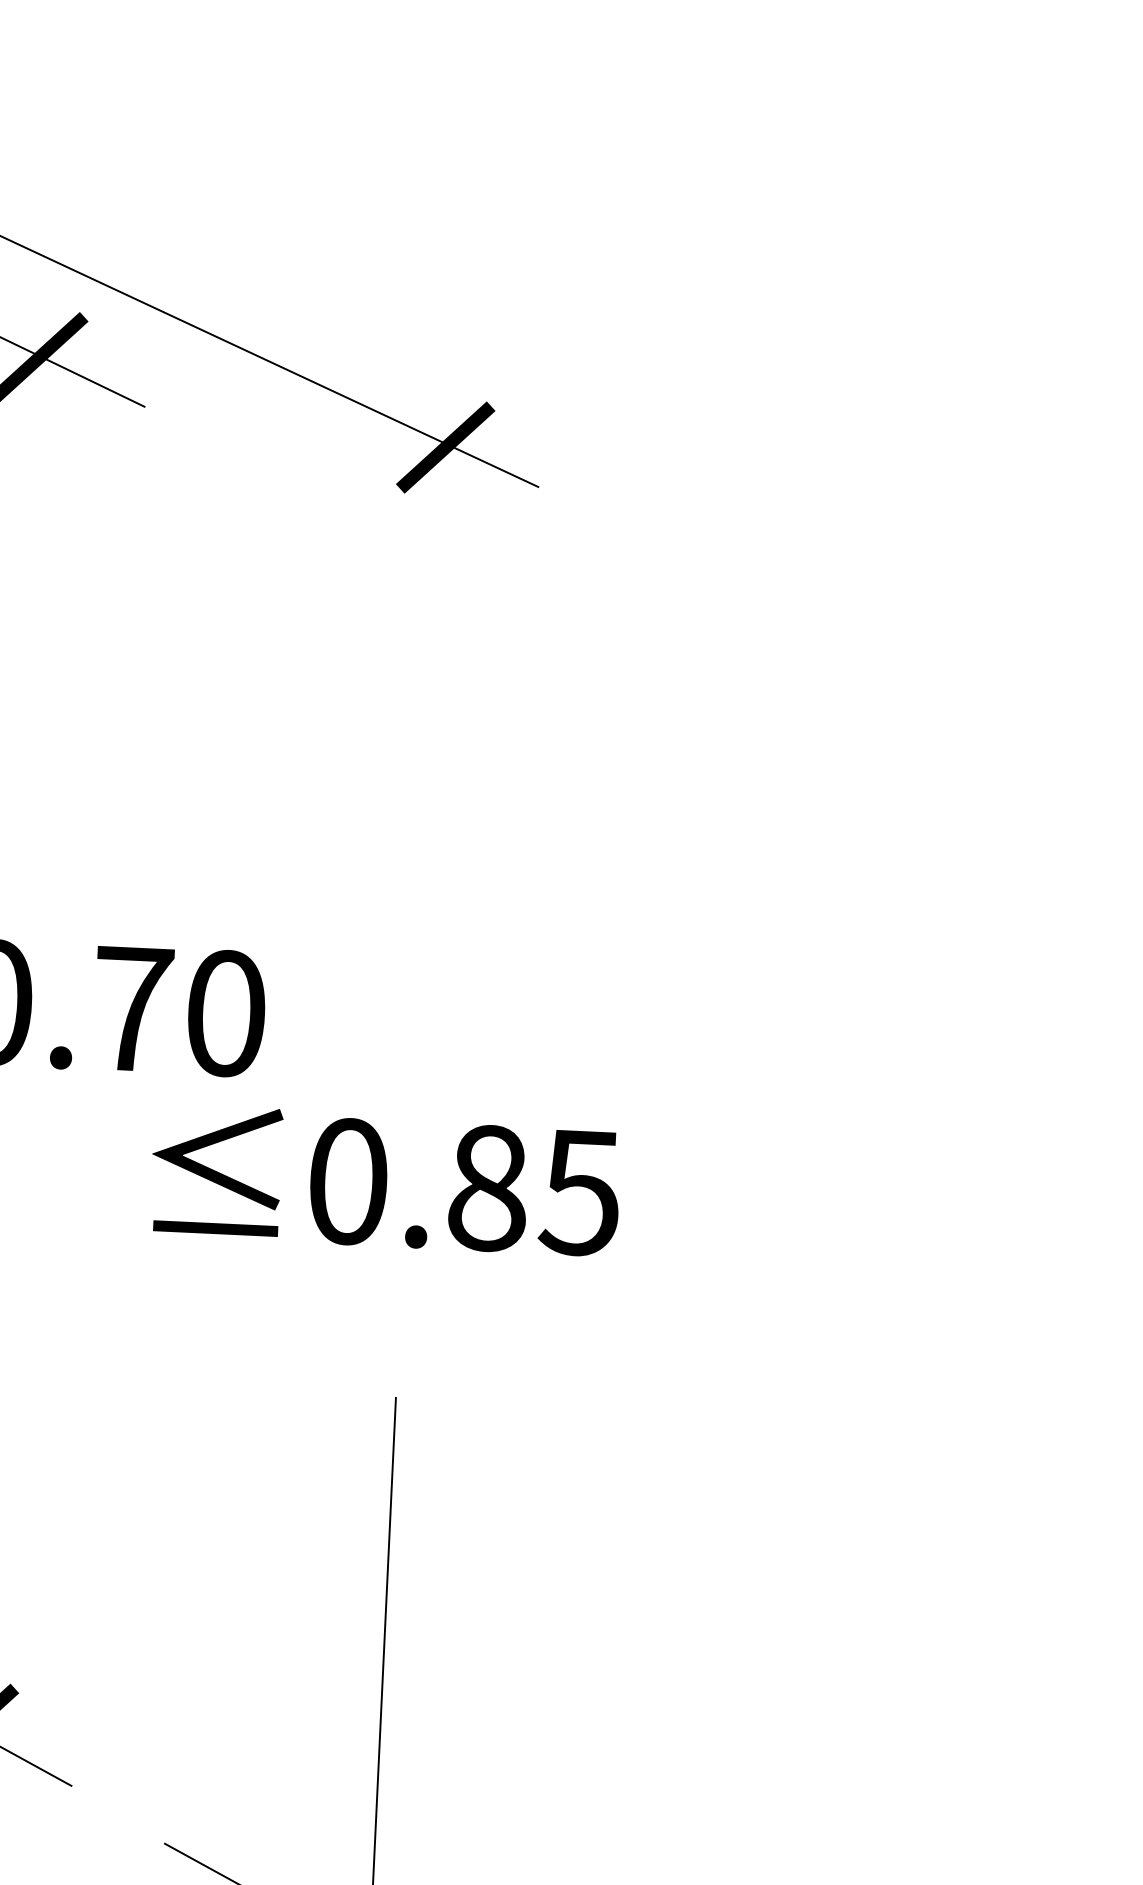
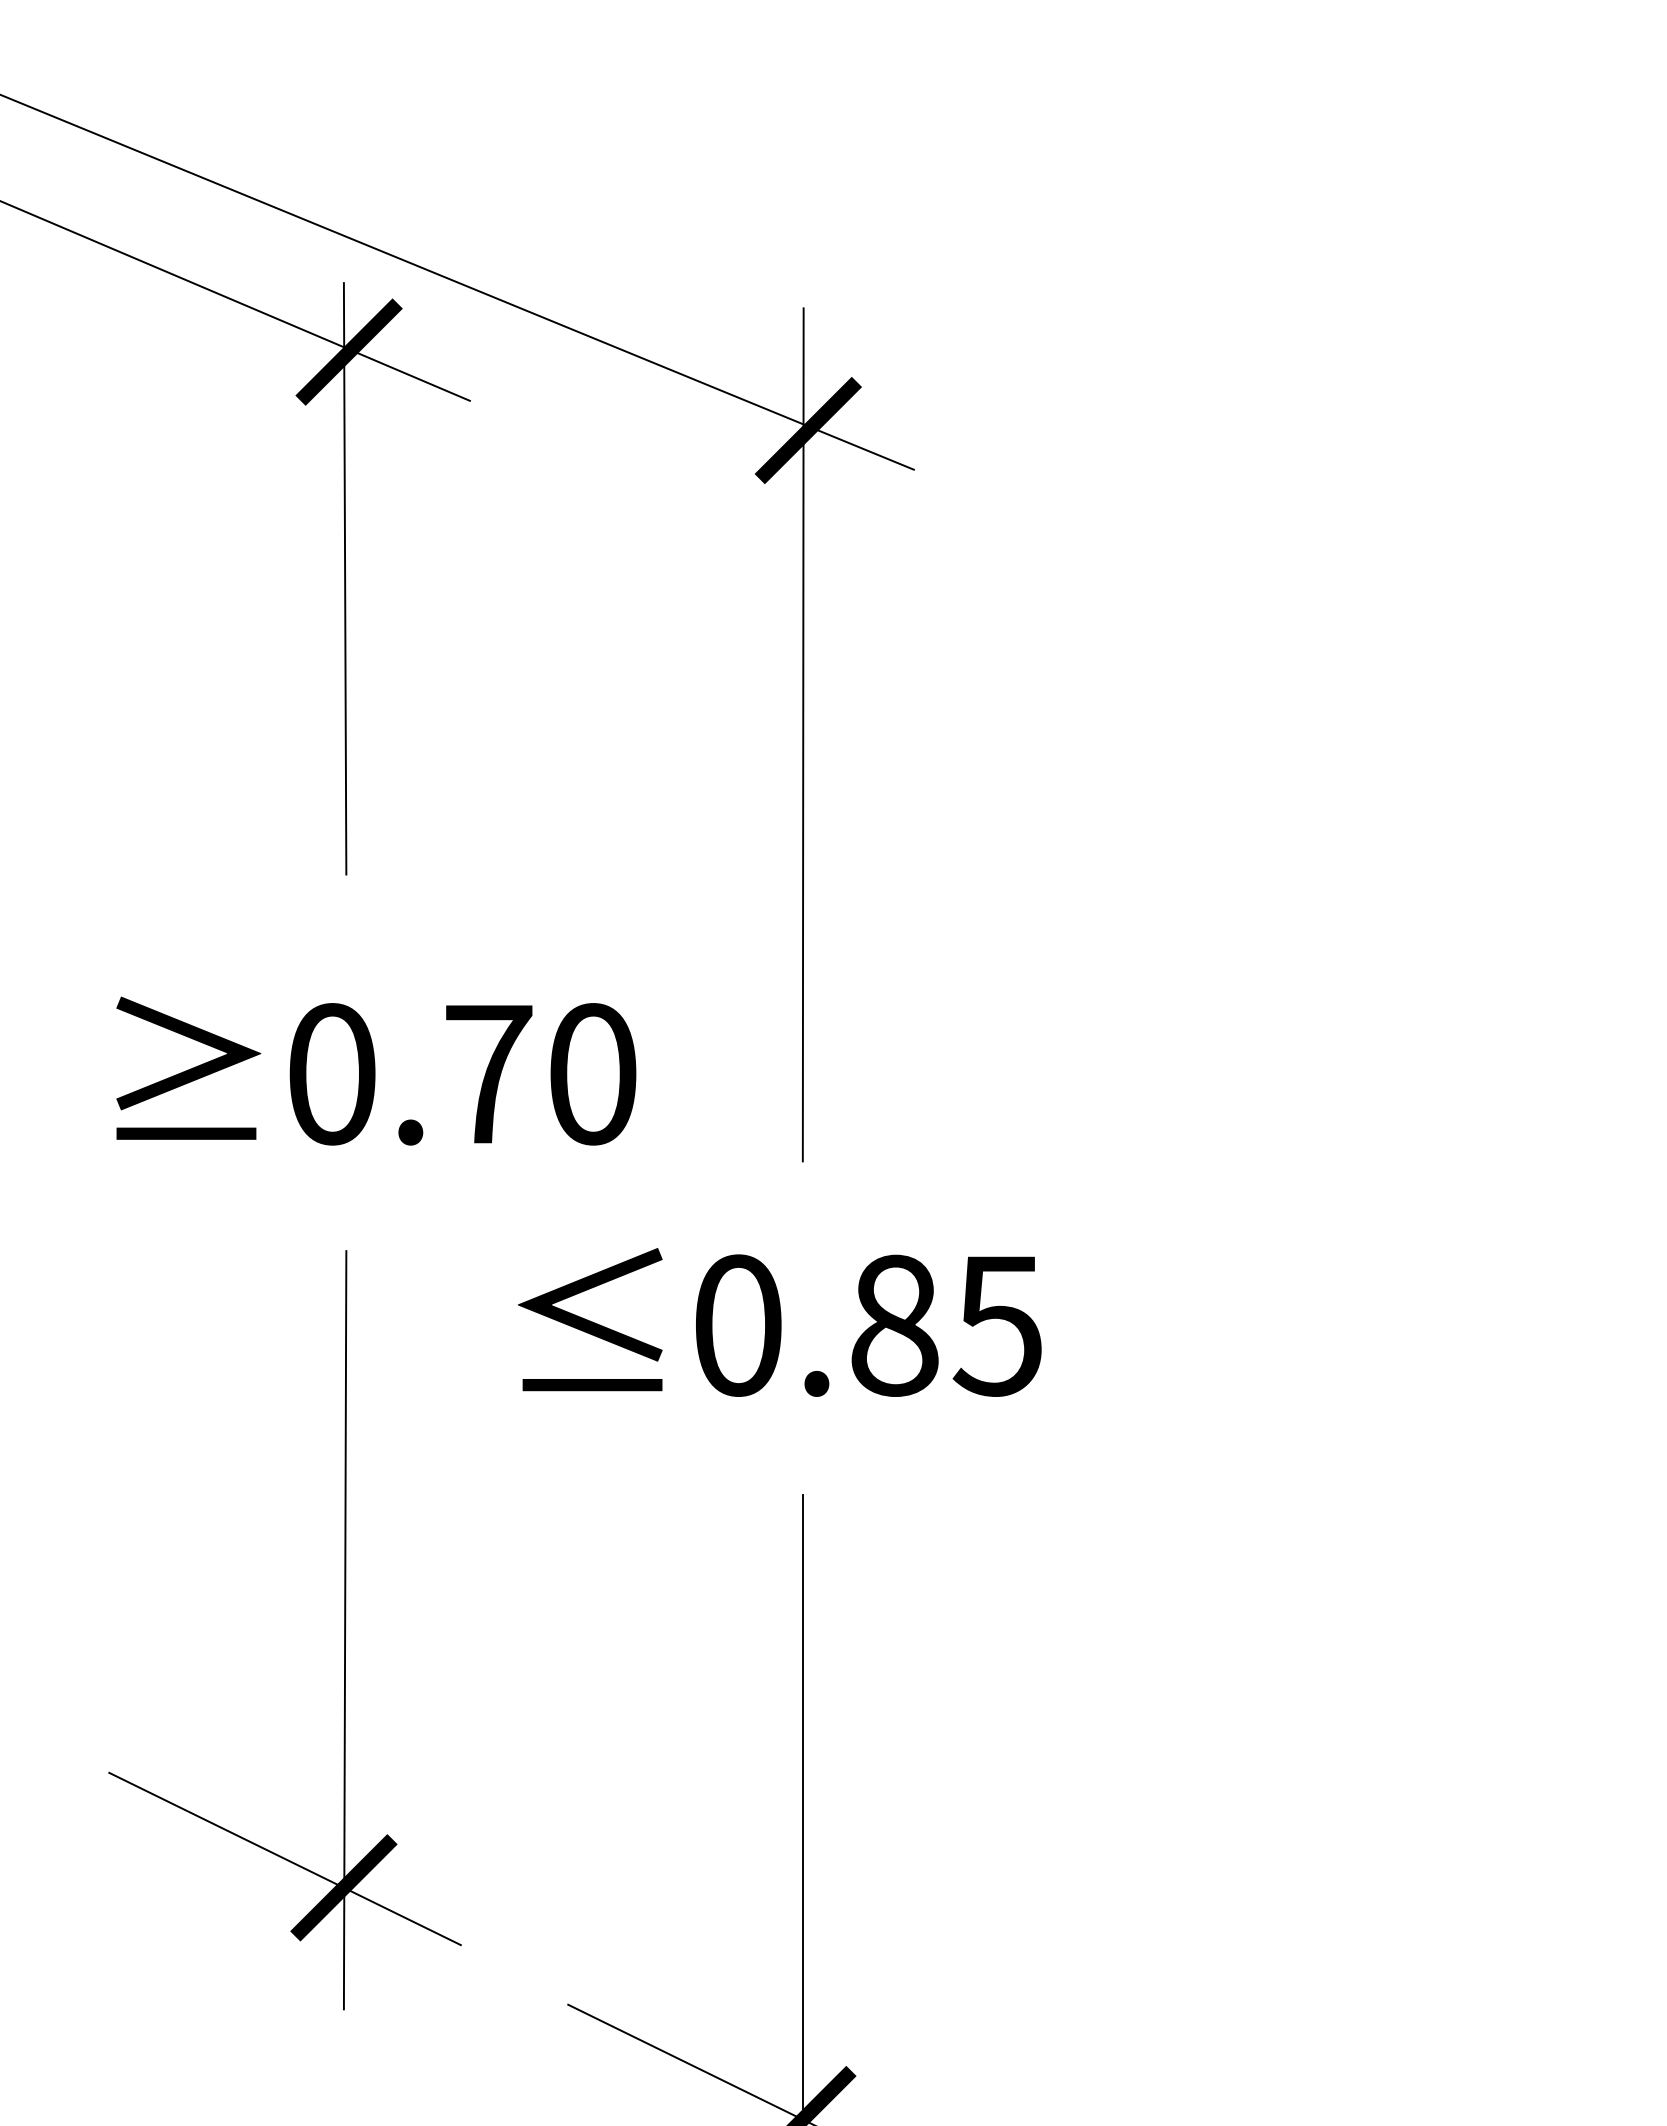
line: (25, 560) -> (344, 578), added
line: (427, 718) -> (802, 734), added
text: (385, 1180) -> (779, 1322), moved

